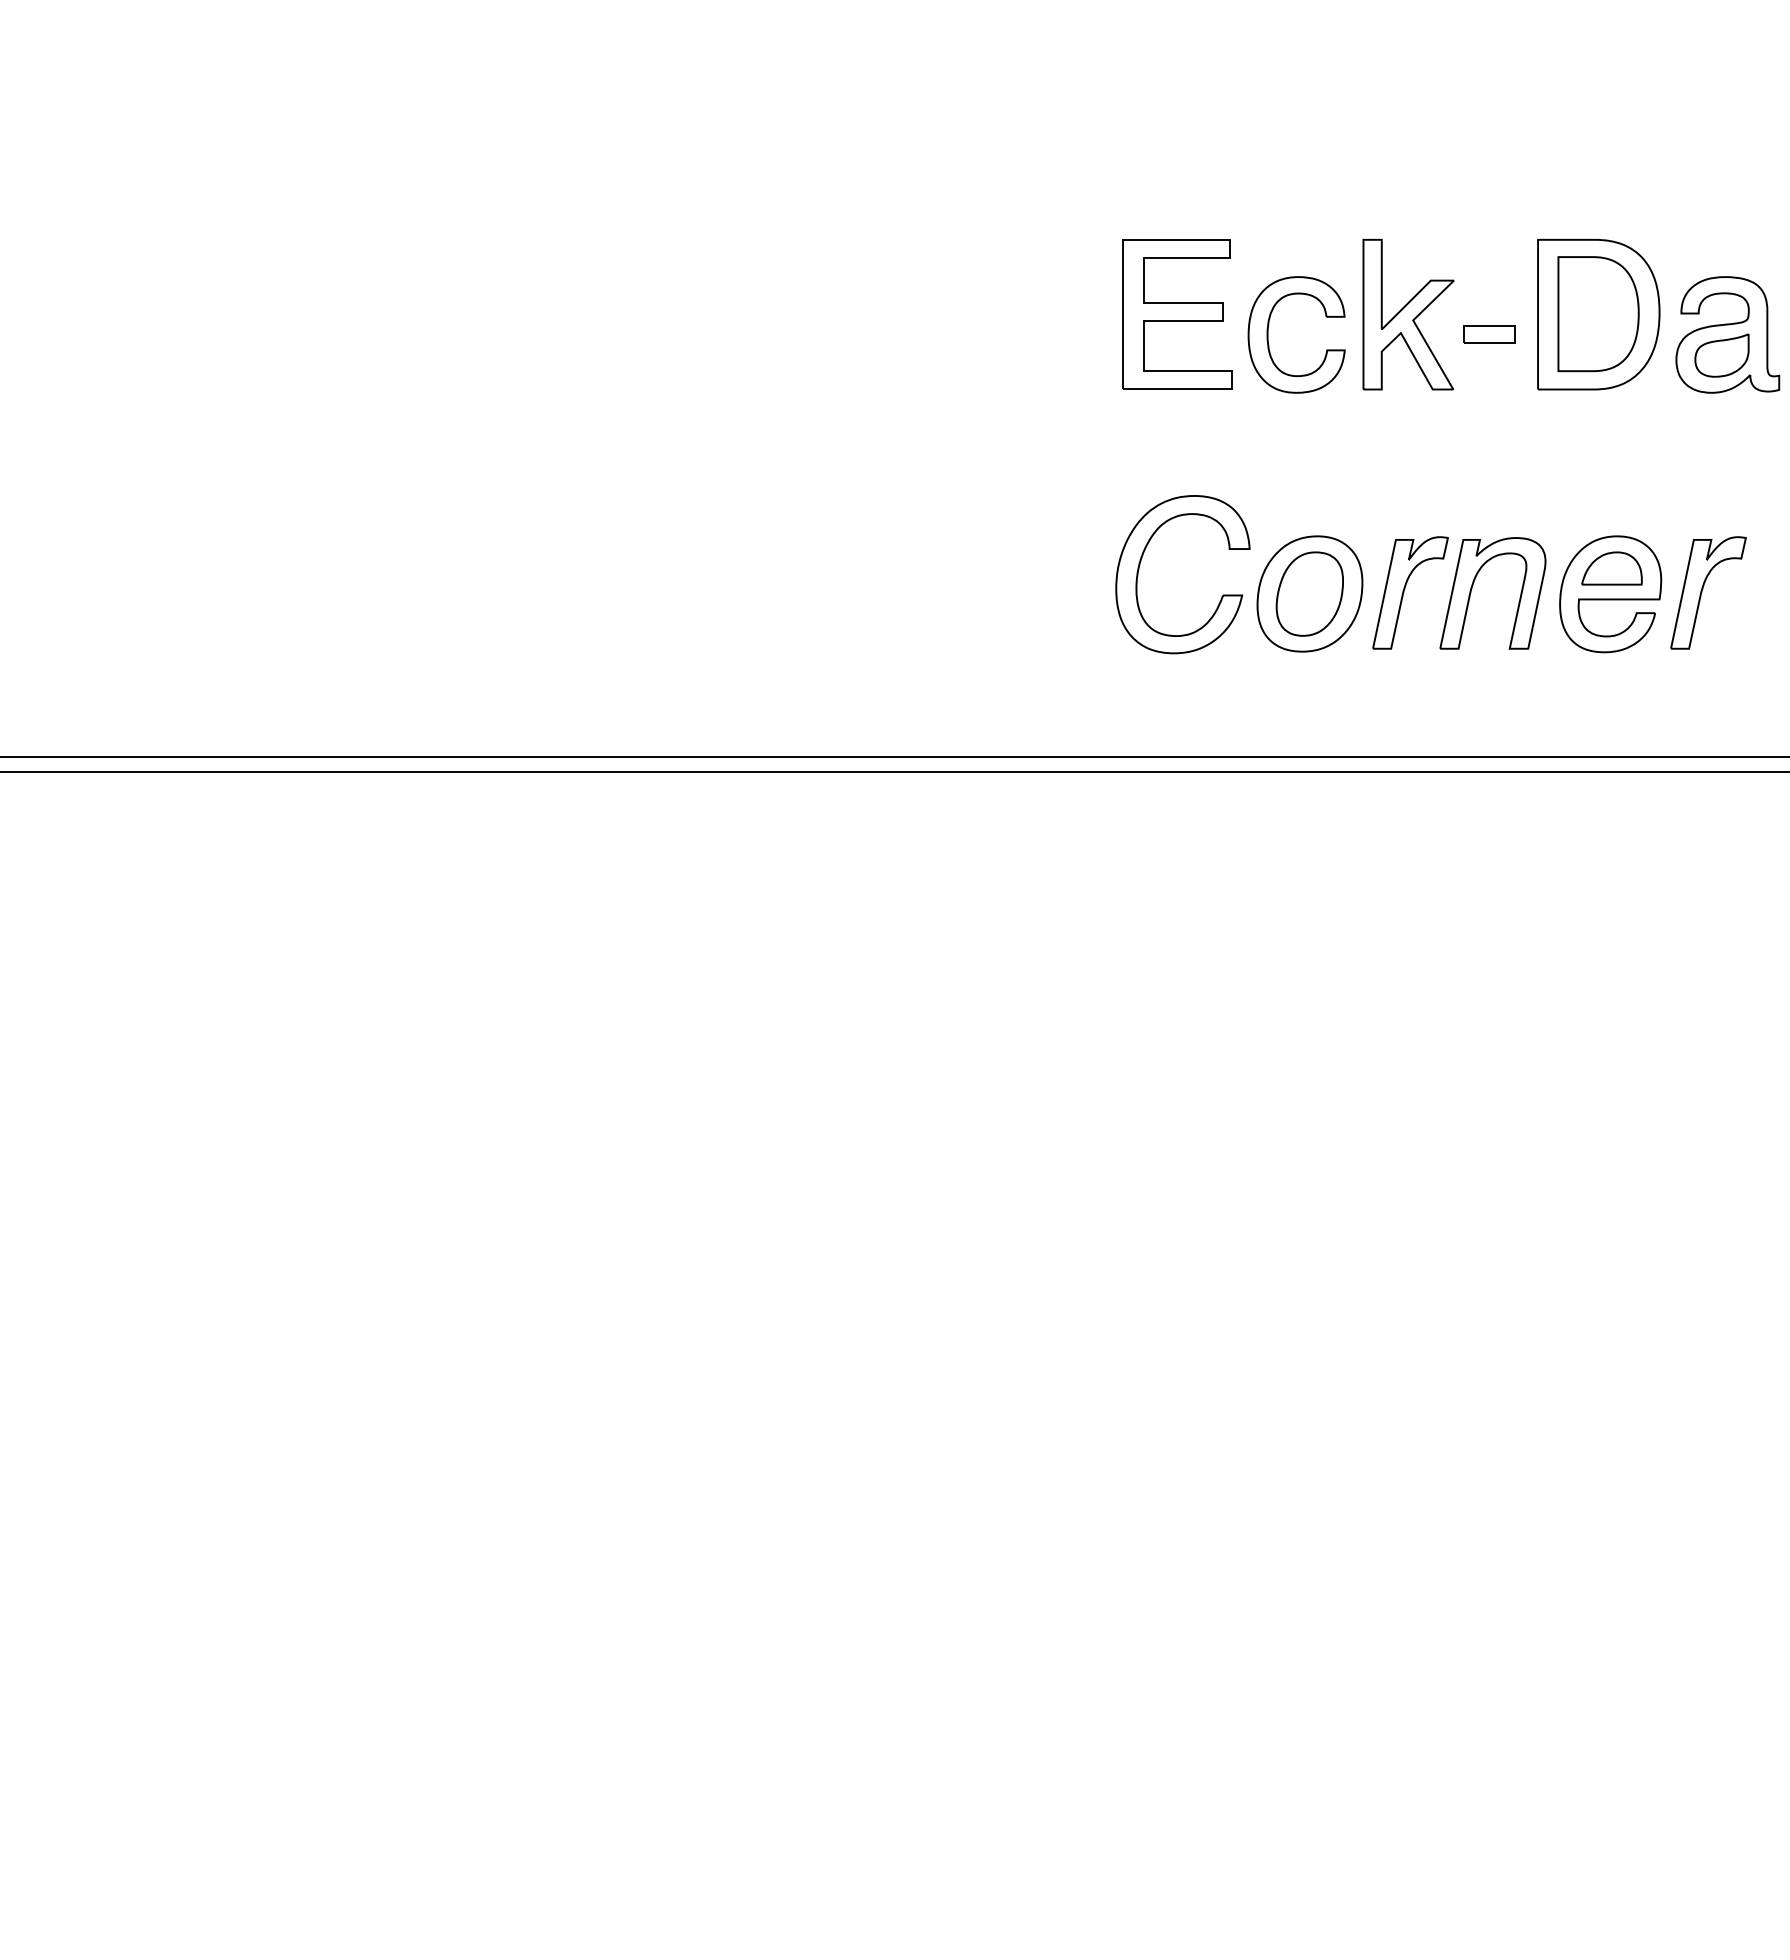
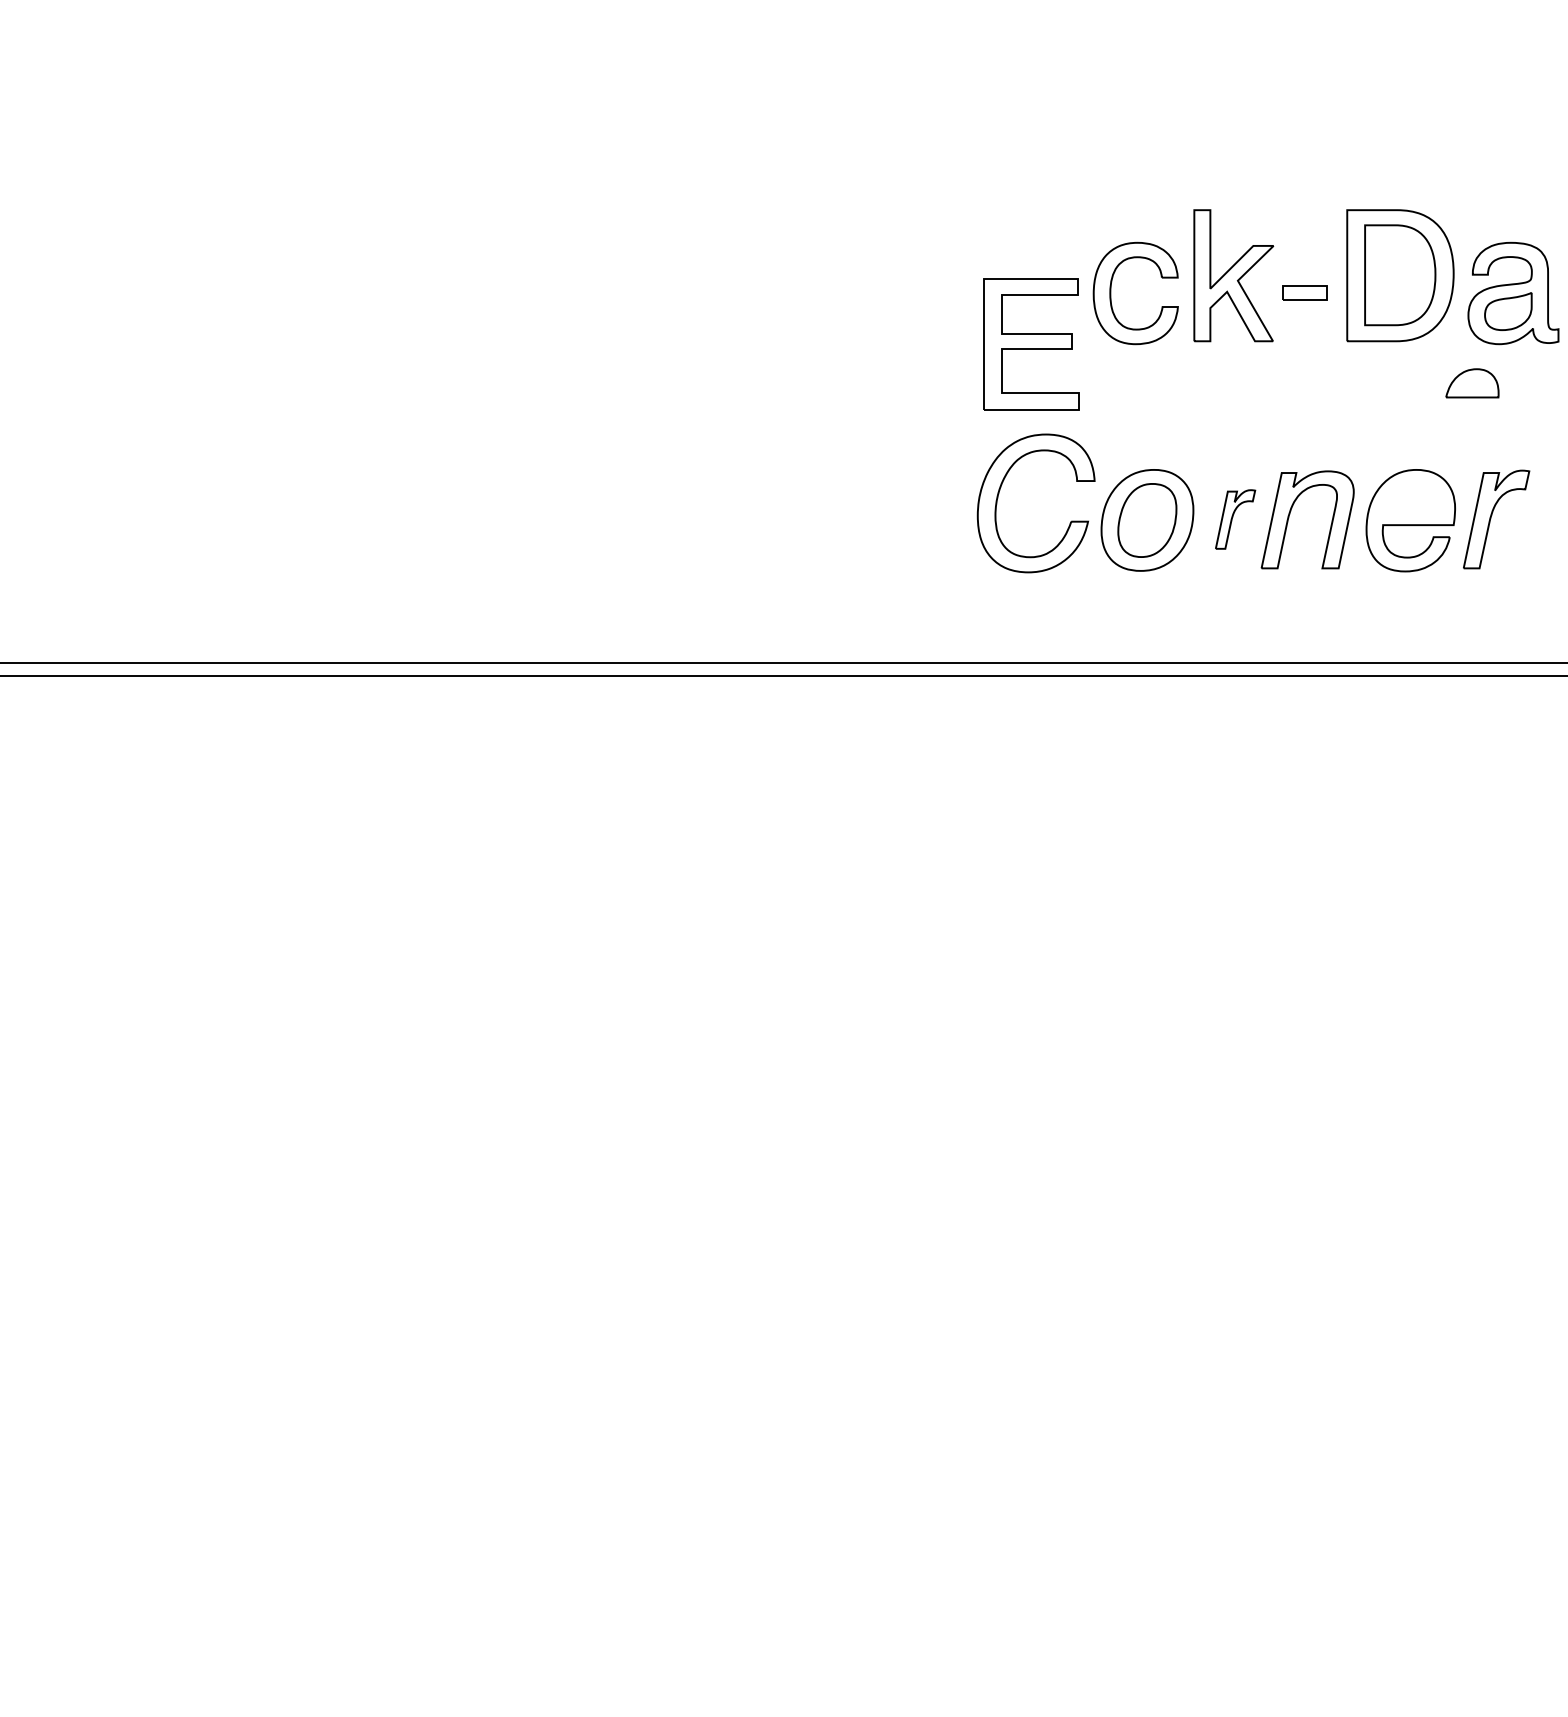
part: (1177, 314) -> (1031, 343), moved
part: (1611, 568) -> (1472, 383), moved
part: (1410, 592) -> (1235, 519), size x0.6

